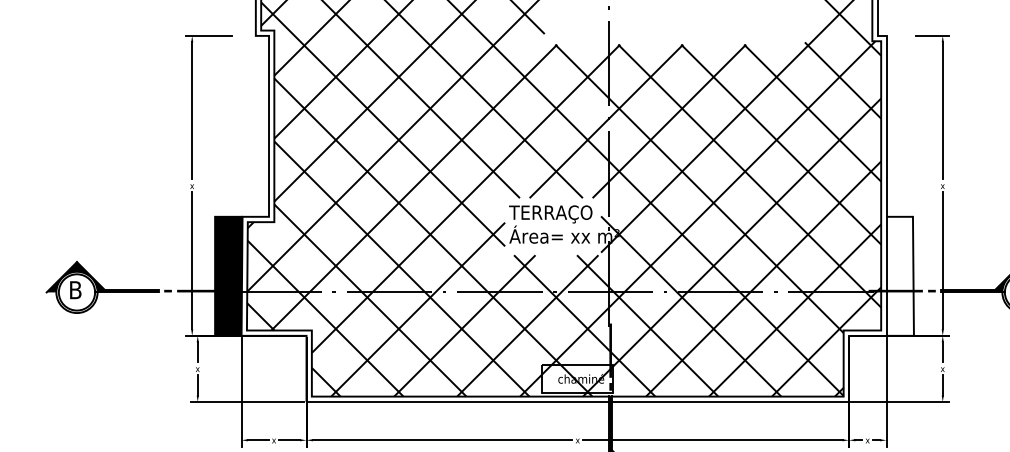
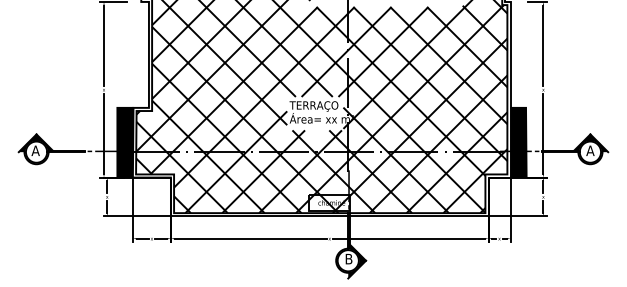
fill: (900, 275) -> (518, 142), added
text: (75, 289) -> (35, 150), B -> A

